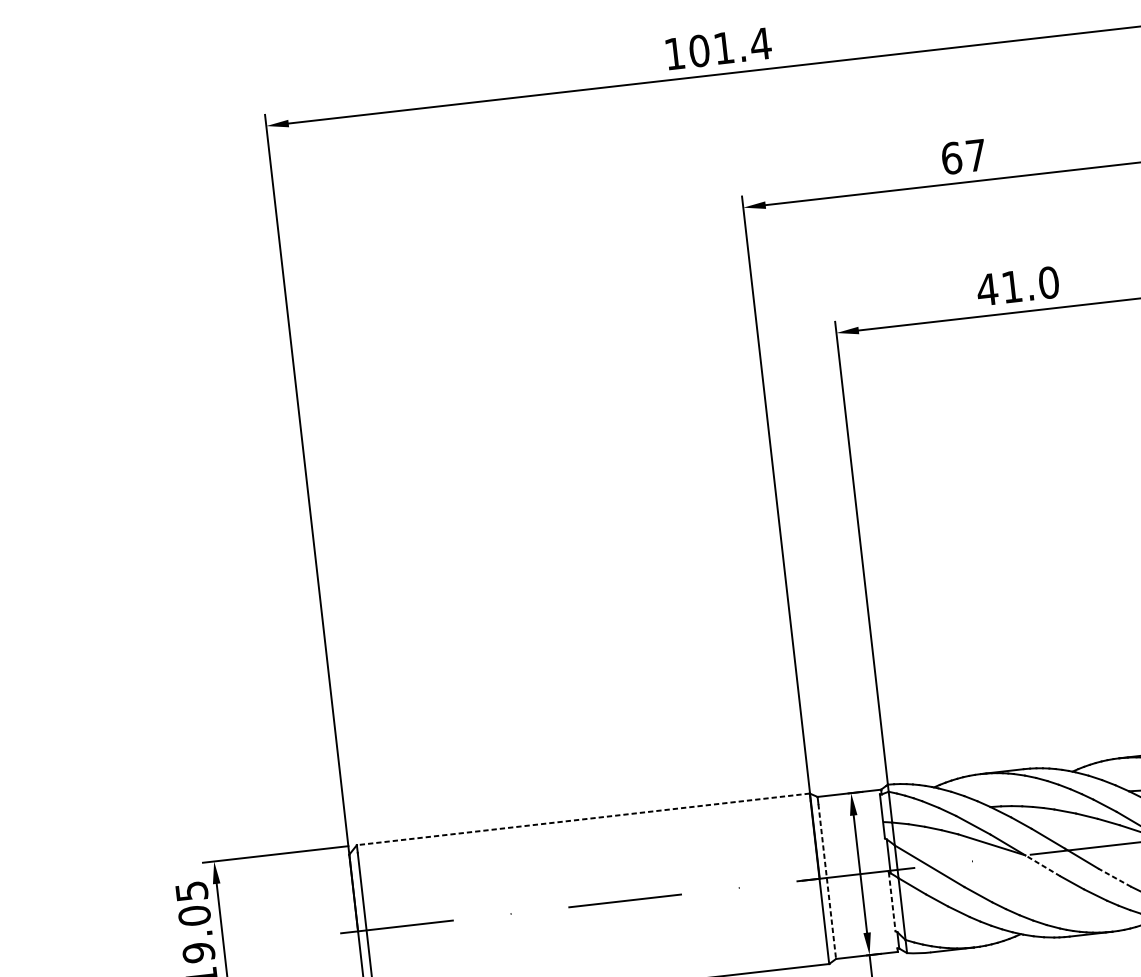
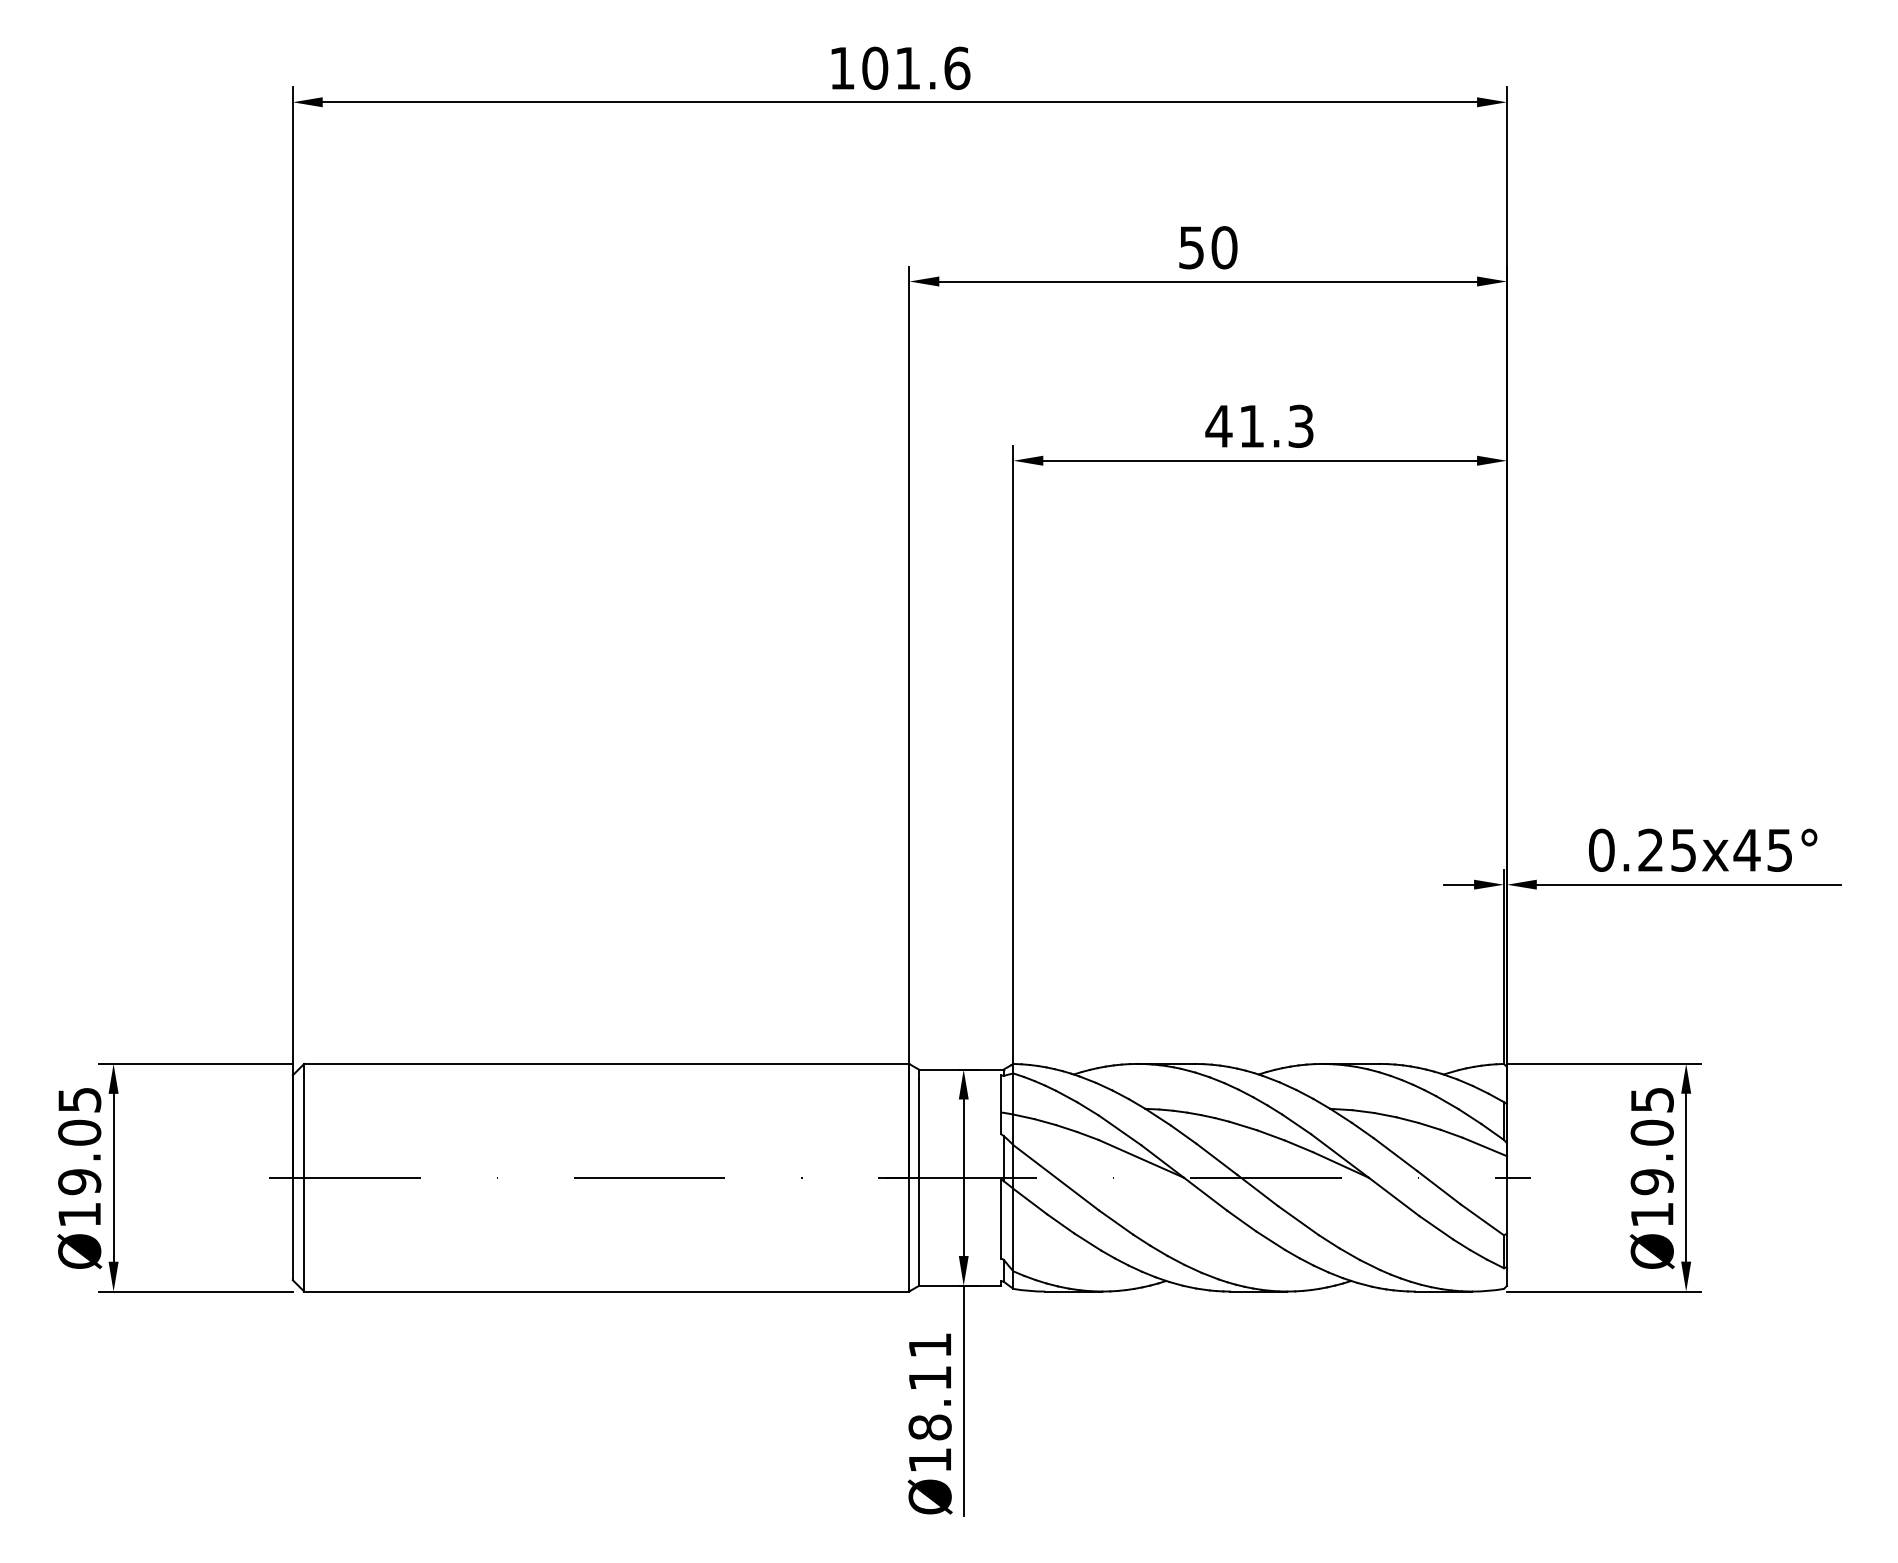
text: (760, 43) -> (956, 67), 101.4 -> 101.6
text: (964, 156) -> (1208, 247), 67 -> 50
text: (1049, 282) -> (1301, 425), 41.0 -> 41.3
line: (583, 819) -> (606, 1063), dashed -> solid
line: (1042, 865) -> (1205, 1193), dashed -> solid
line: (1114, 877) -> (1298, 1220), dashed -> solid
line: (827, 882) -> (918, 1183), dashed -> solid
line: (892, 902) -> (1001, 1219), dashed -> solid

